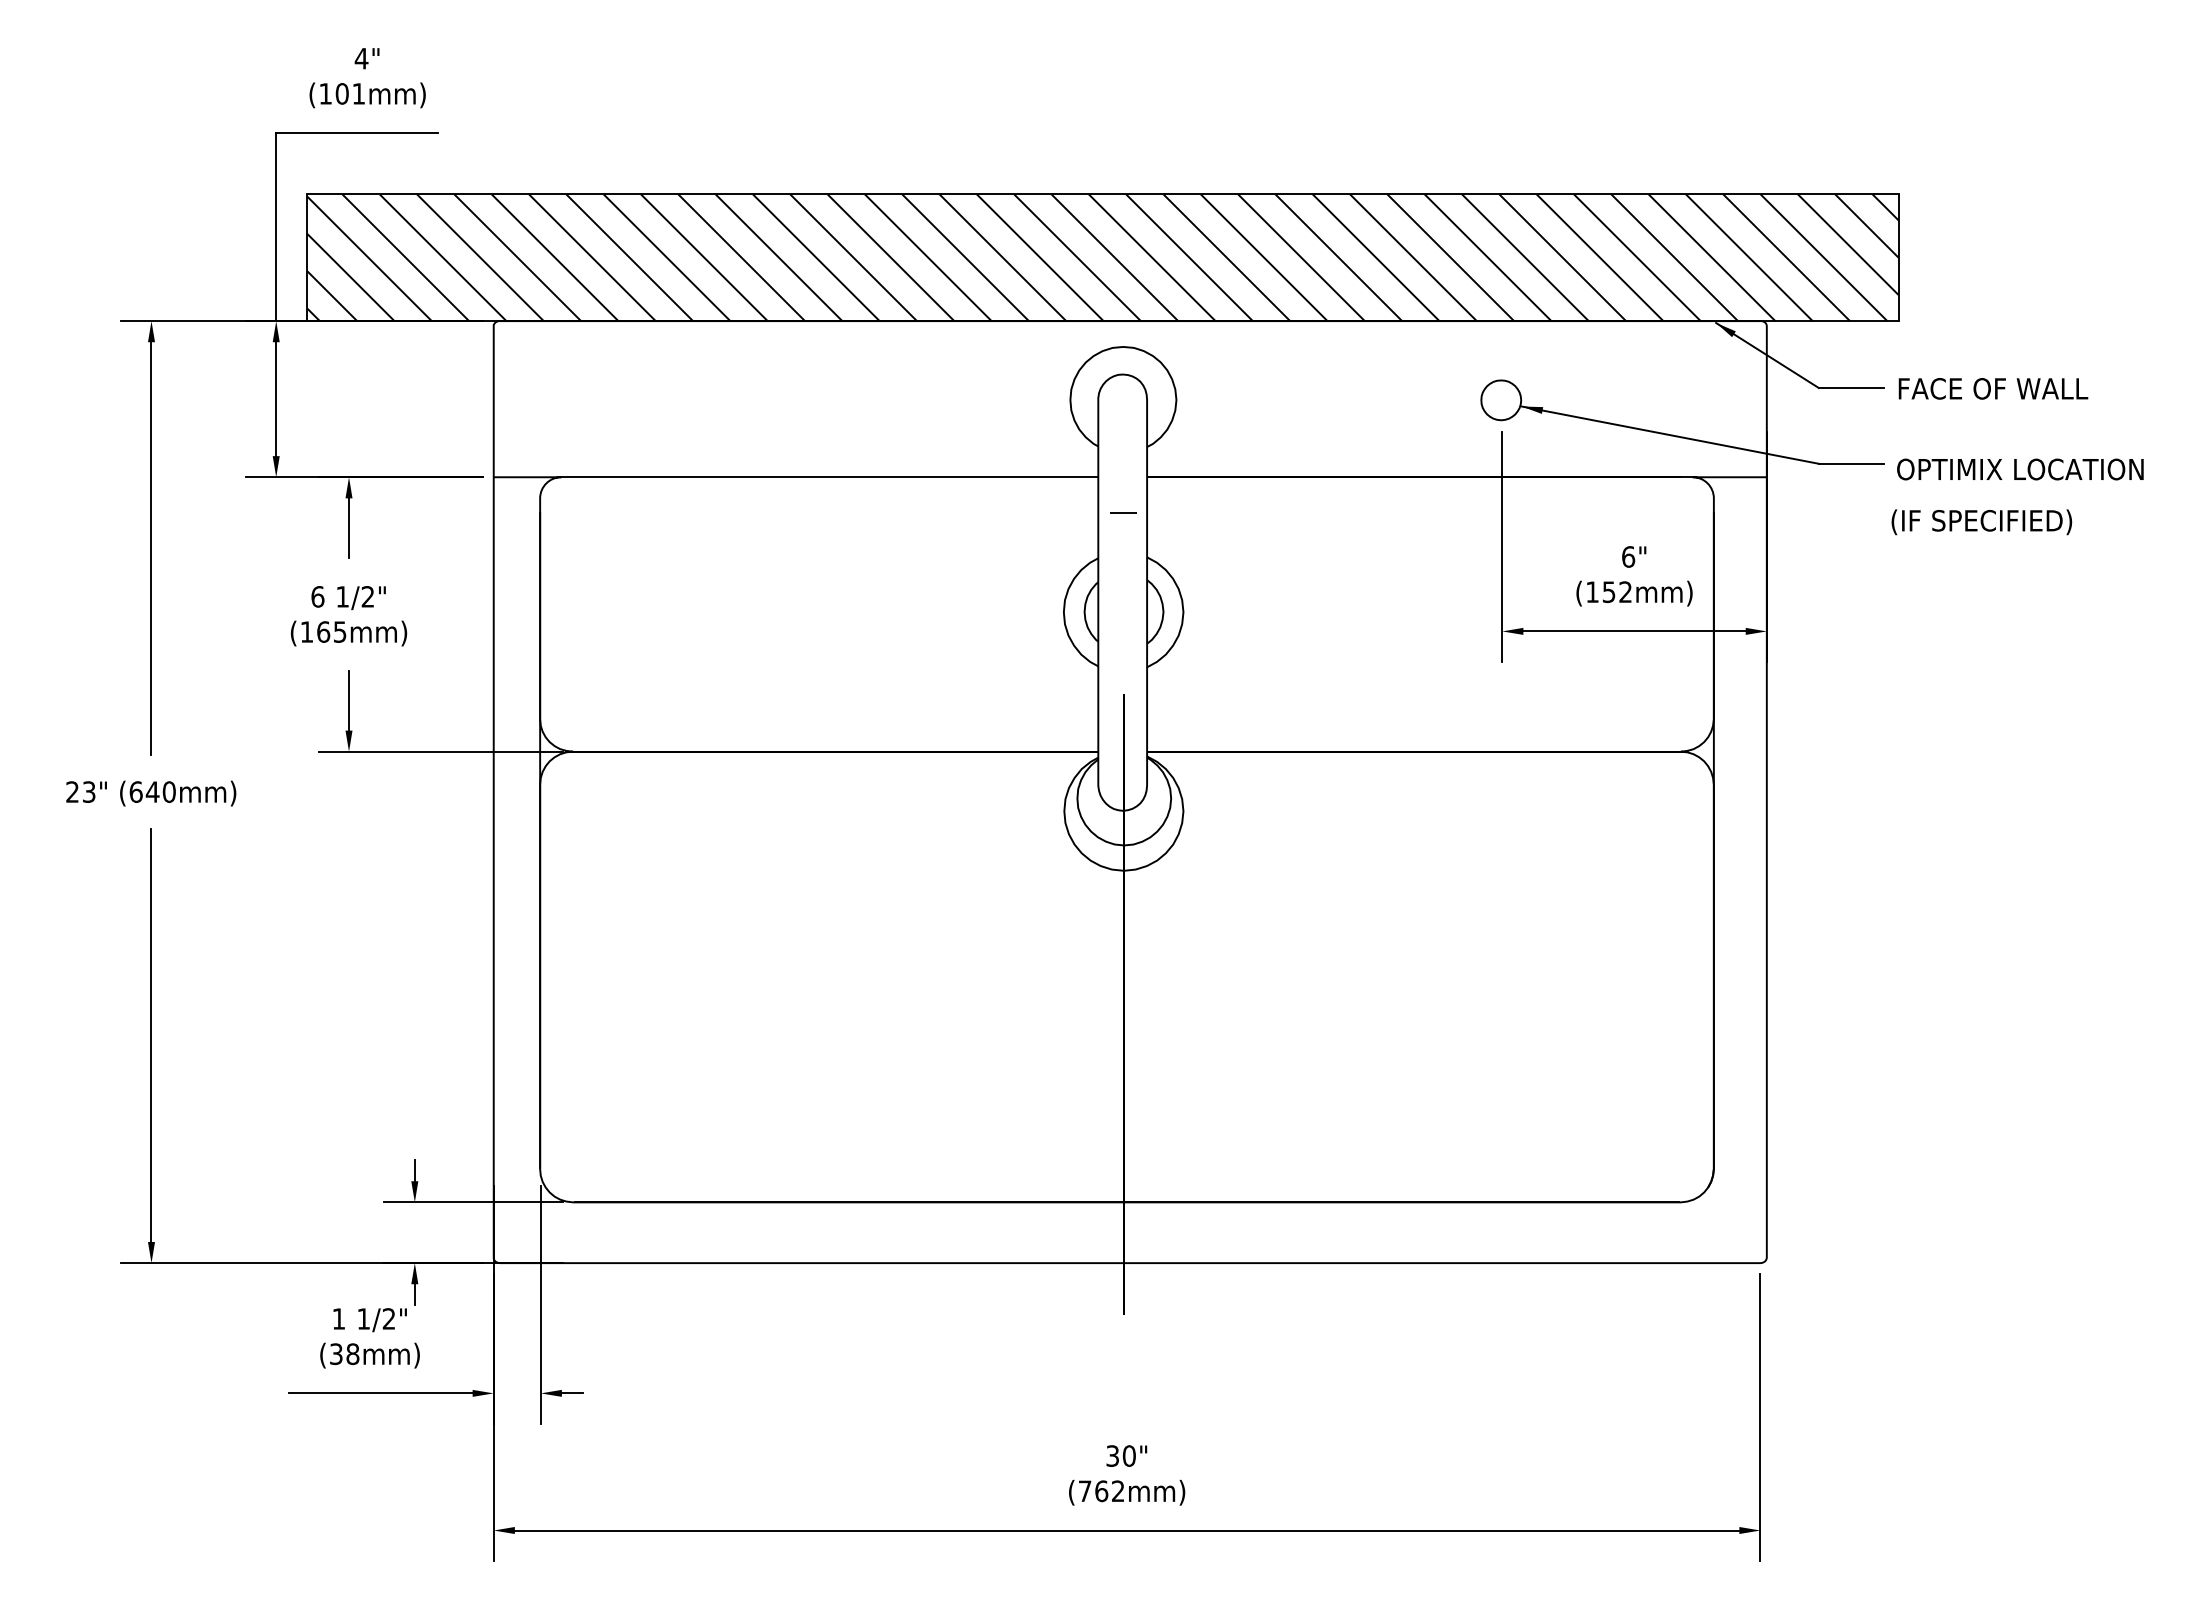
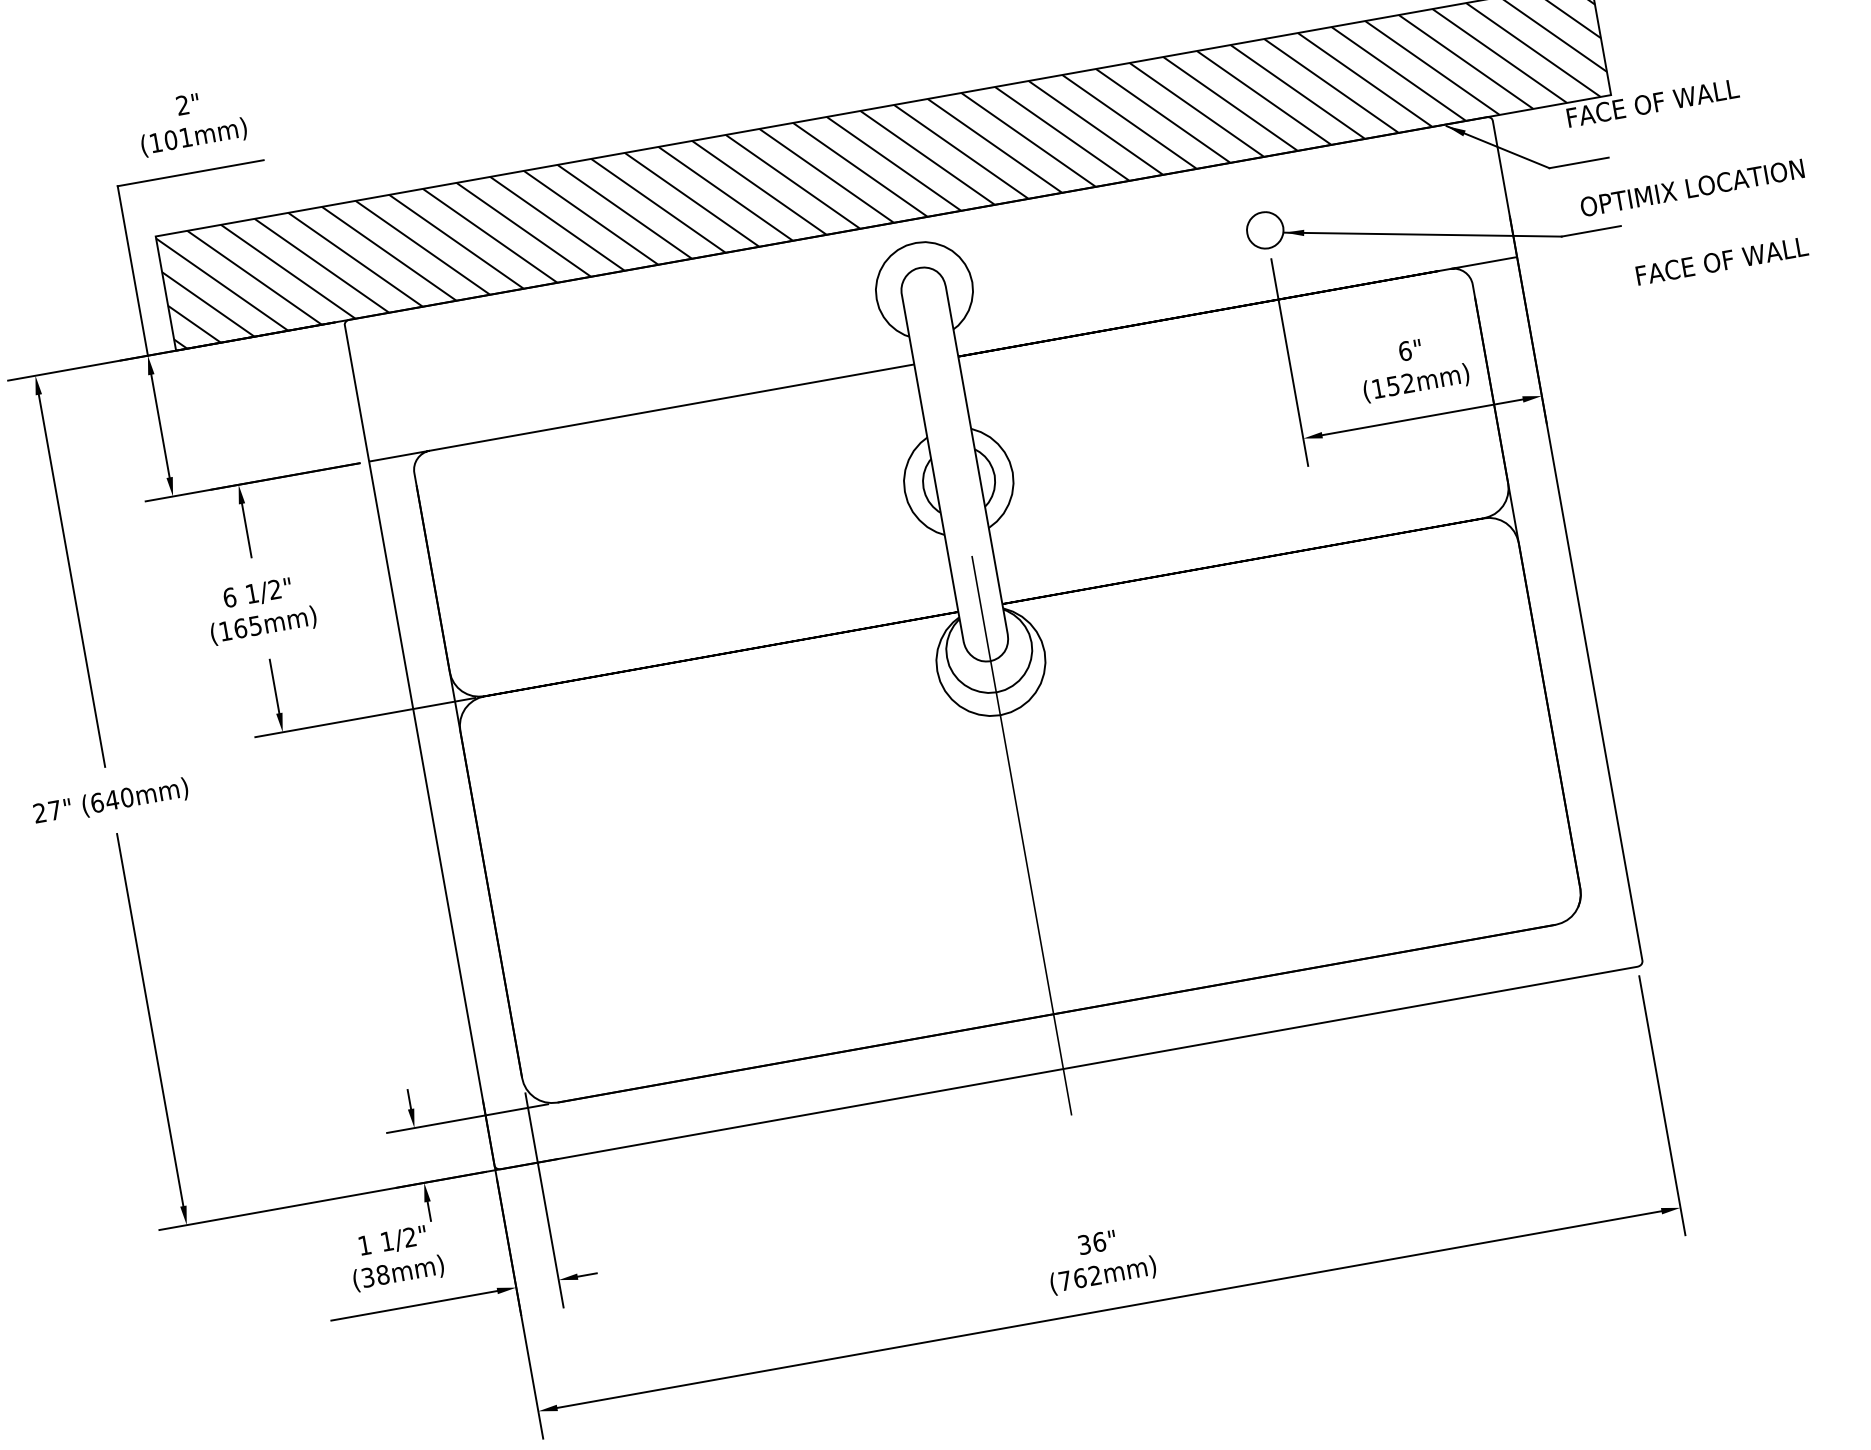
text: (361, 58) -> (182, 105), 4" -> 2"
text: (1993, 388) -> (1653, 102), moved
text: (2020, 469) -> (1692, 187), moved
line: (1123, 512) -> (942, 392), removed
text: (1986, 522) -> (1722, 262), (IF SPECIFIED) -> FACE OF WALL
text: (89, 791) -> (55, 809), 23" -> 27"
text: (1128, 1455) -> (1098, 1241), 30" -> 36"

